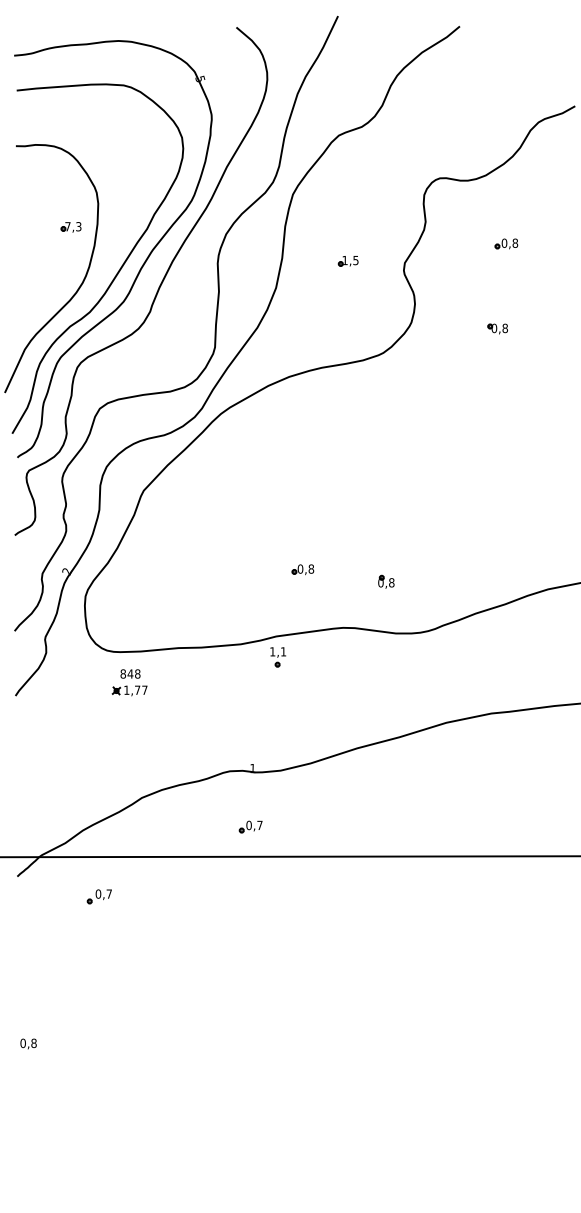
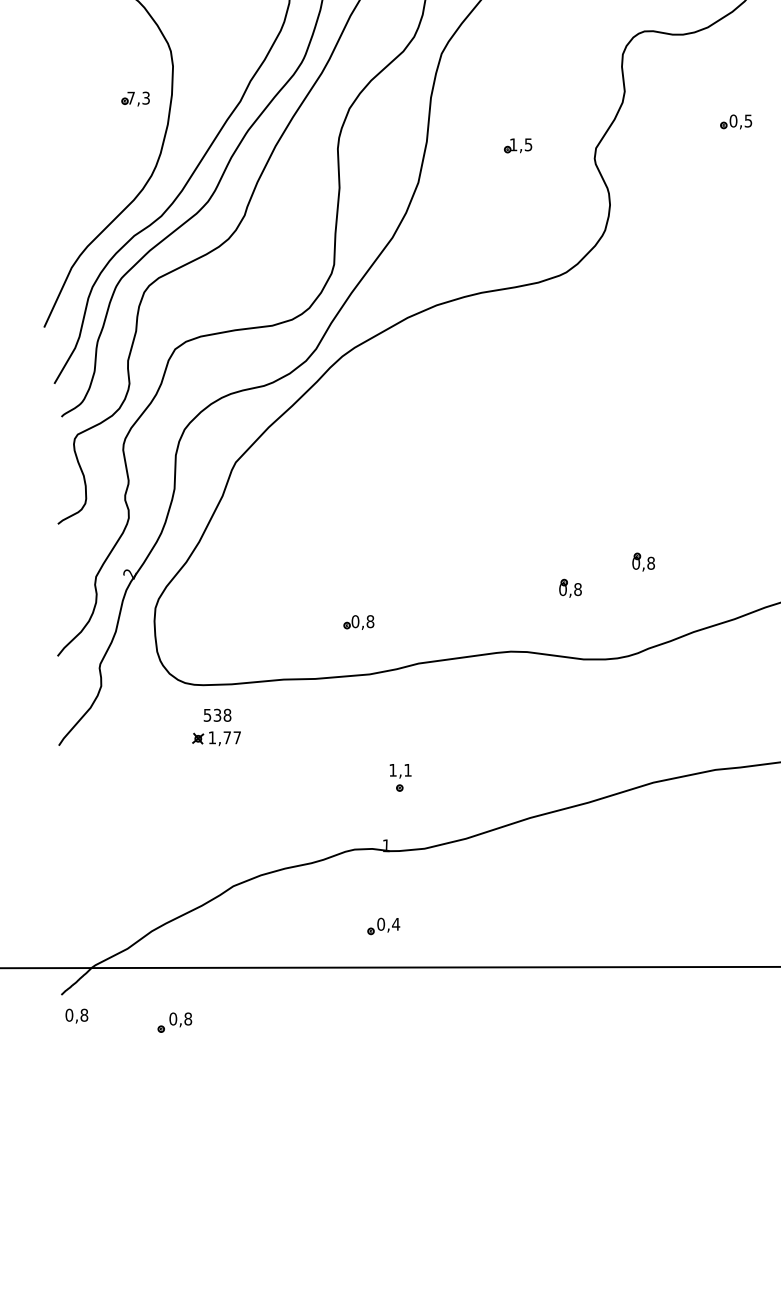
text: (515, 242) -> (748, 119), 0,8 -> 0,5
part: (497, 328) -> (723, 238), removed
part: (439, 562) -> (643, 561), added
part: (302, 569) -> (358, 622), moved
part: (278, 657) -> (401, 778), moved
text: (126, 673) -> (211, 714), 848 -> 538
text: (259, 824) -> (395, 923), 0,7 -> 0,4
text: (109, 893) -> (188, 1018), 0,7 -> 0,8
text: (28, 1043) -> (76, 1015), moved

